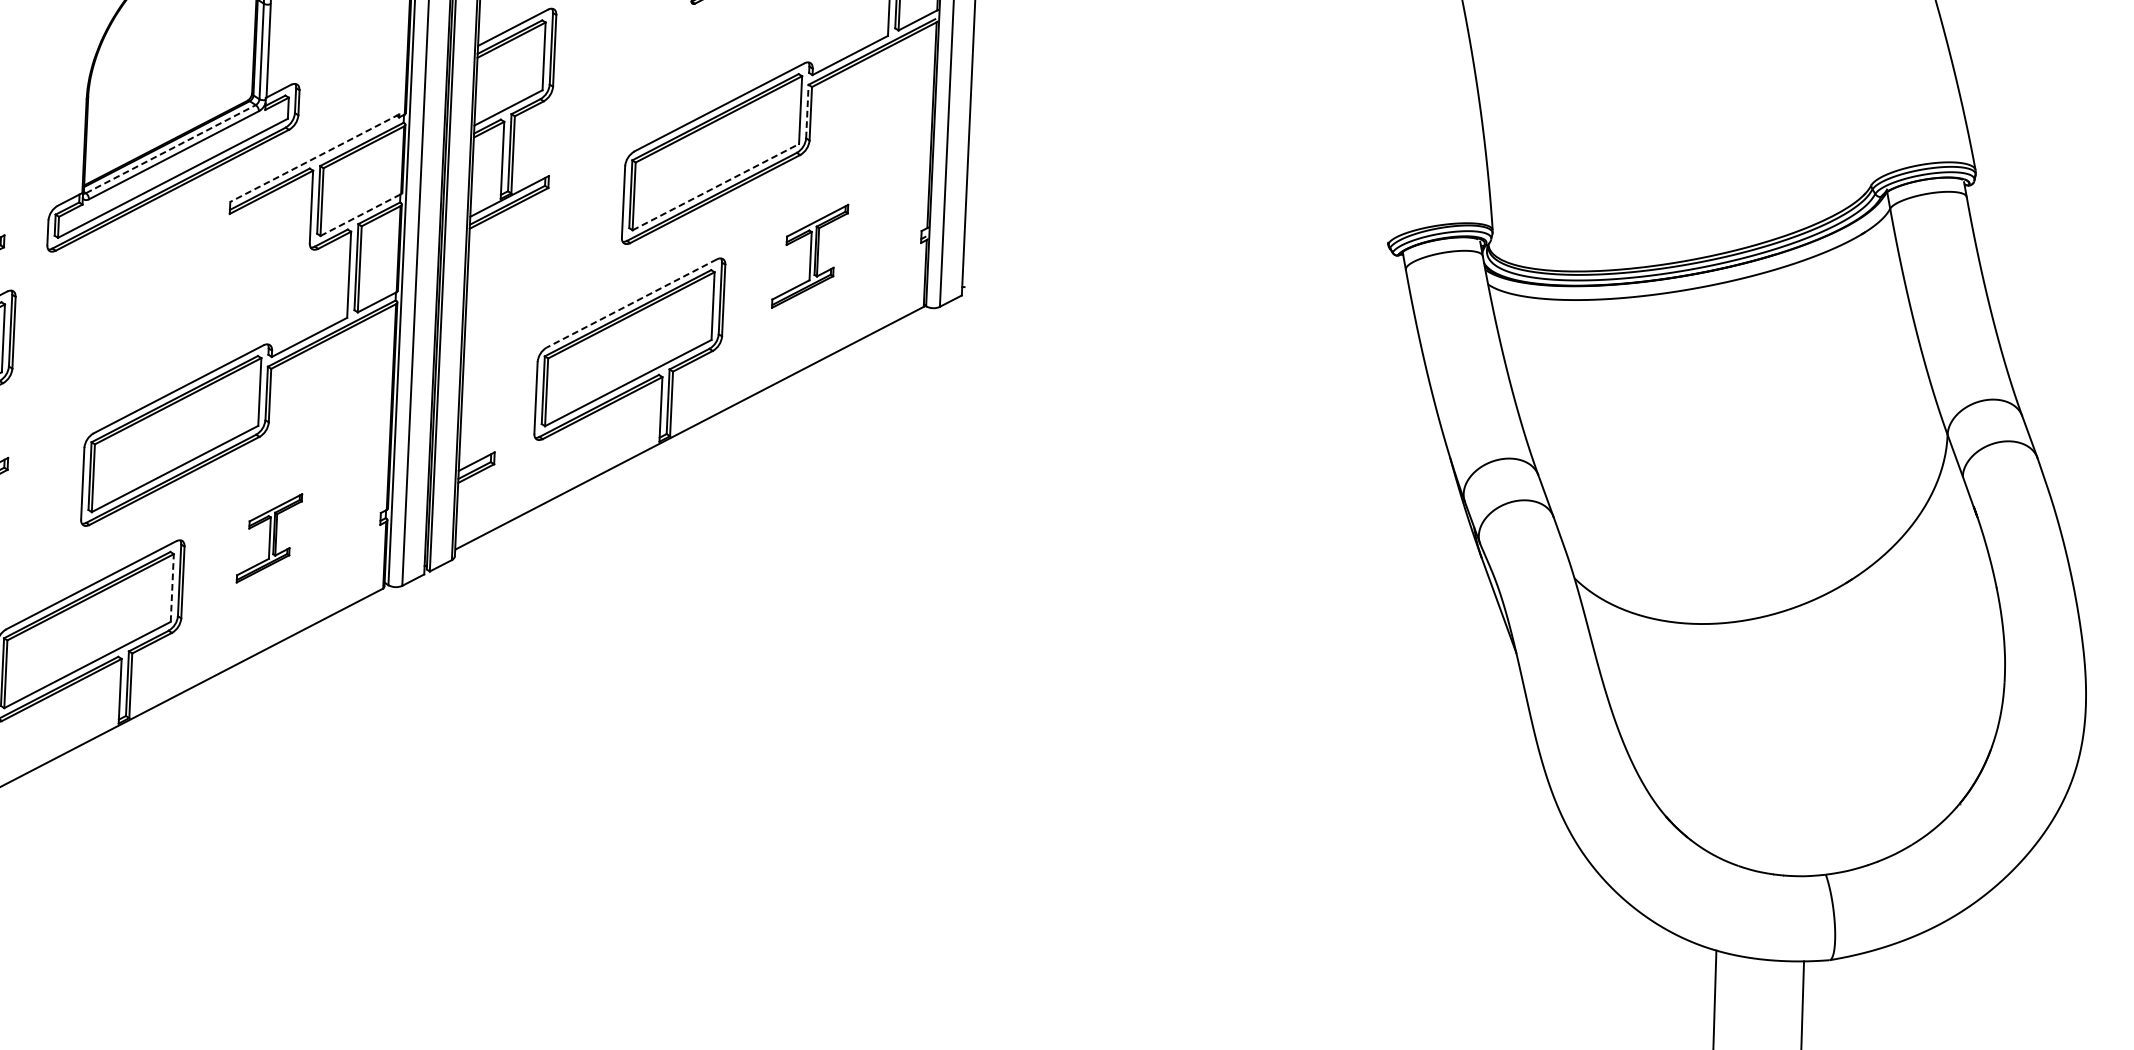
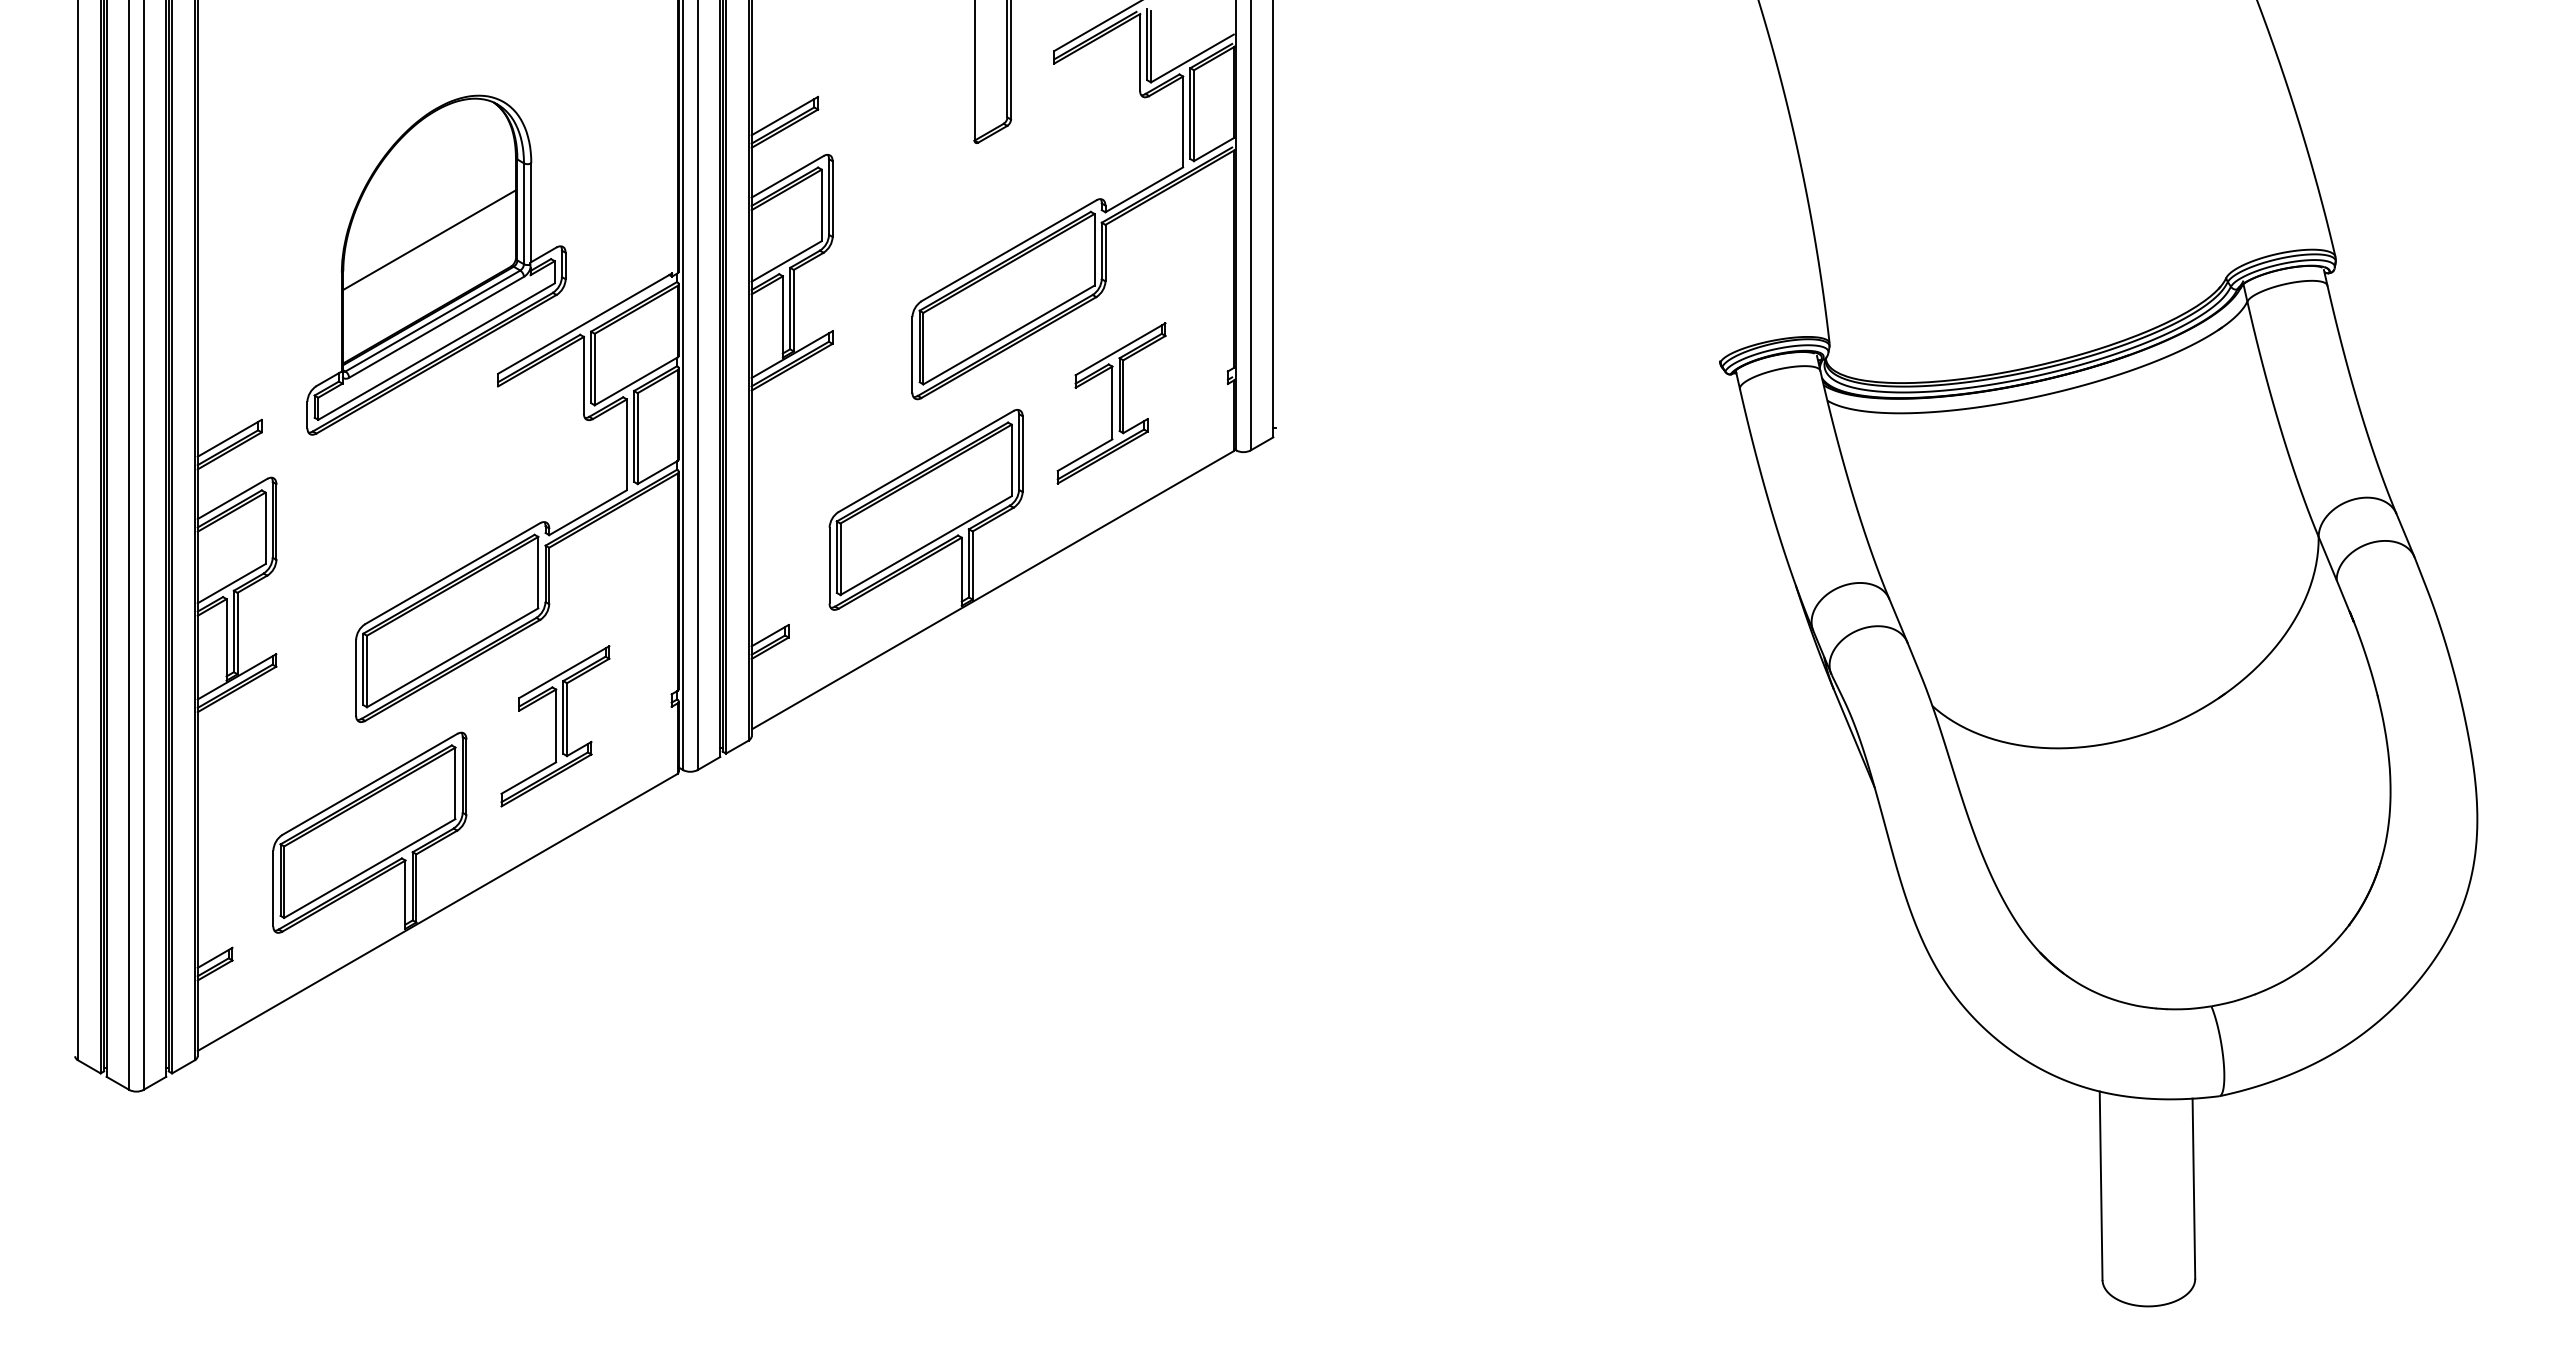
line: (171, 71) -> (429, 239), added
line: (807, 111) -> (1101, 250), dashed -> solid
line: (170, 149) -> (432, 321), dashed -> solid
line: (314, 158) -> (584, 323), dashed -> solid
line: (715, 187) -> (1008, 335), dashed -> solid
line: (361, 215) -> (636, 381), dashed -> solid
part: (810, 256) -> (1111, 403), size x1.43
line: (632, 303) -> (926, 461), dashed -> solid
part: (269, 538) -> (555, 726), size x1.67
line: (172, 588) -> (455, 783), dashed -> solid

